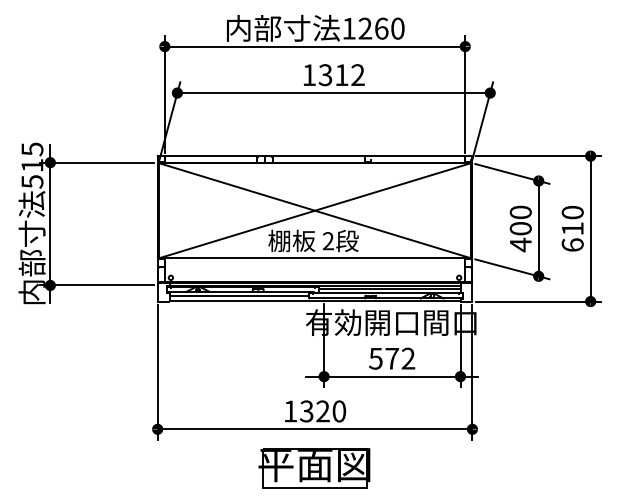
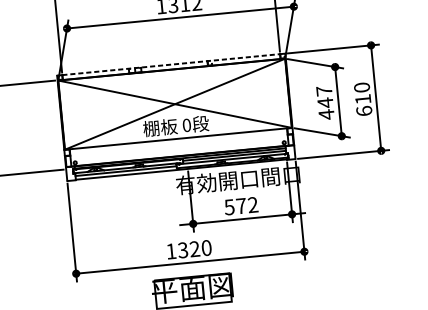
line: (315, 156) -> (171, 64), solid -> dashed
text: (520, 220) -> (324, 96), 400 -> 447
text: (327, 241) -> (186, 125), 2 -> 0

